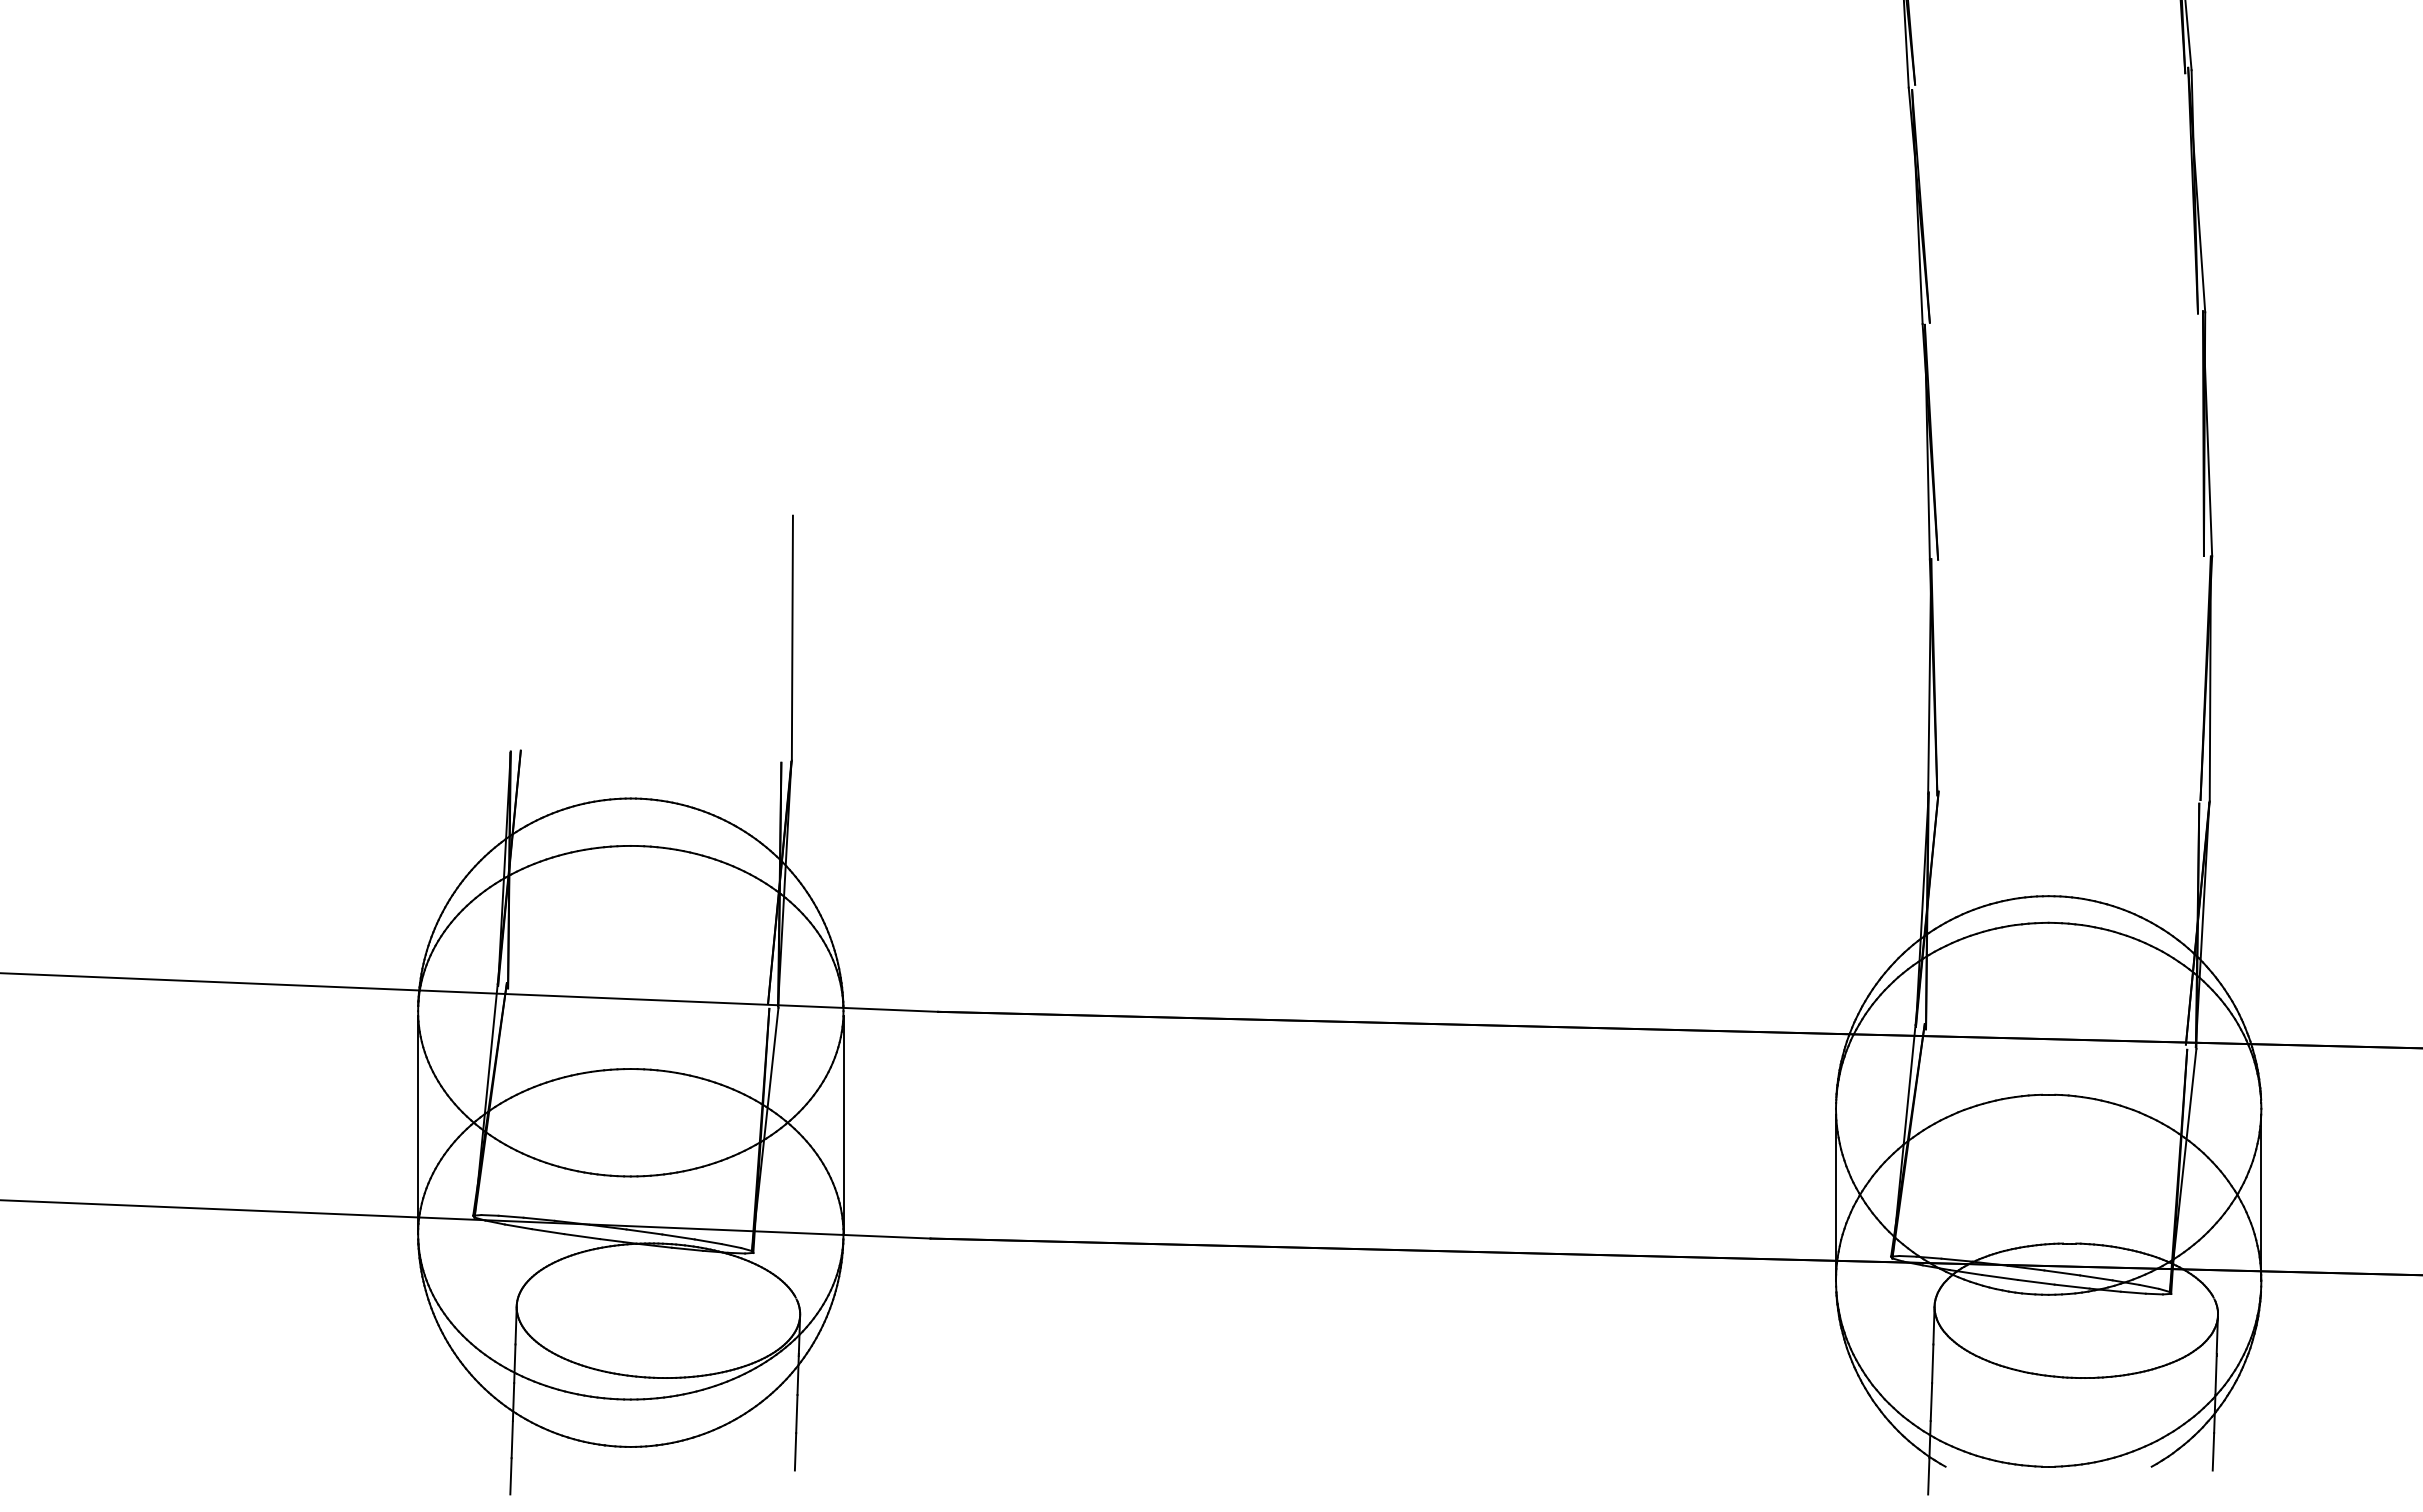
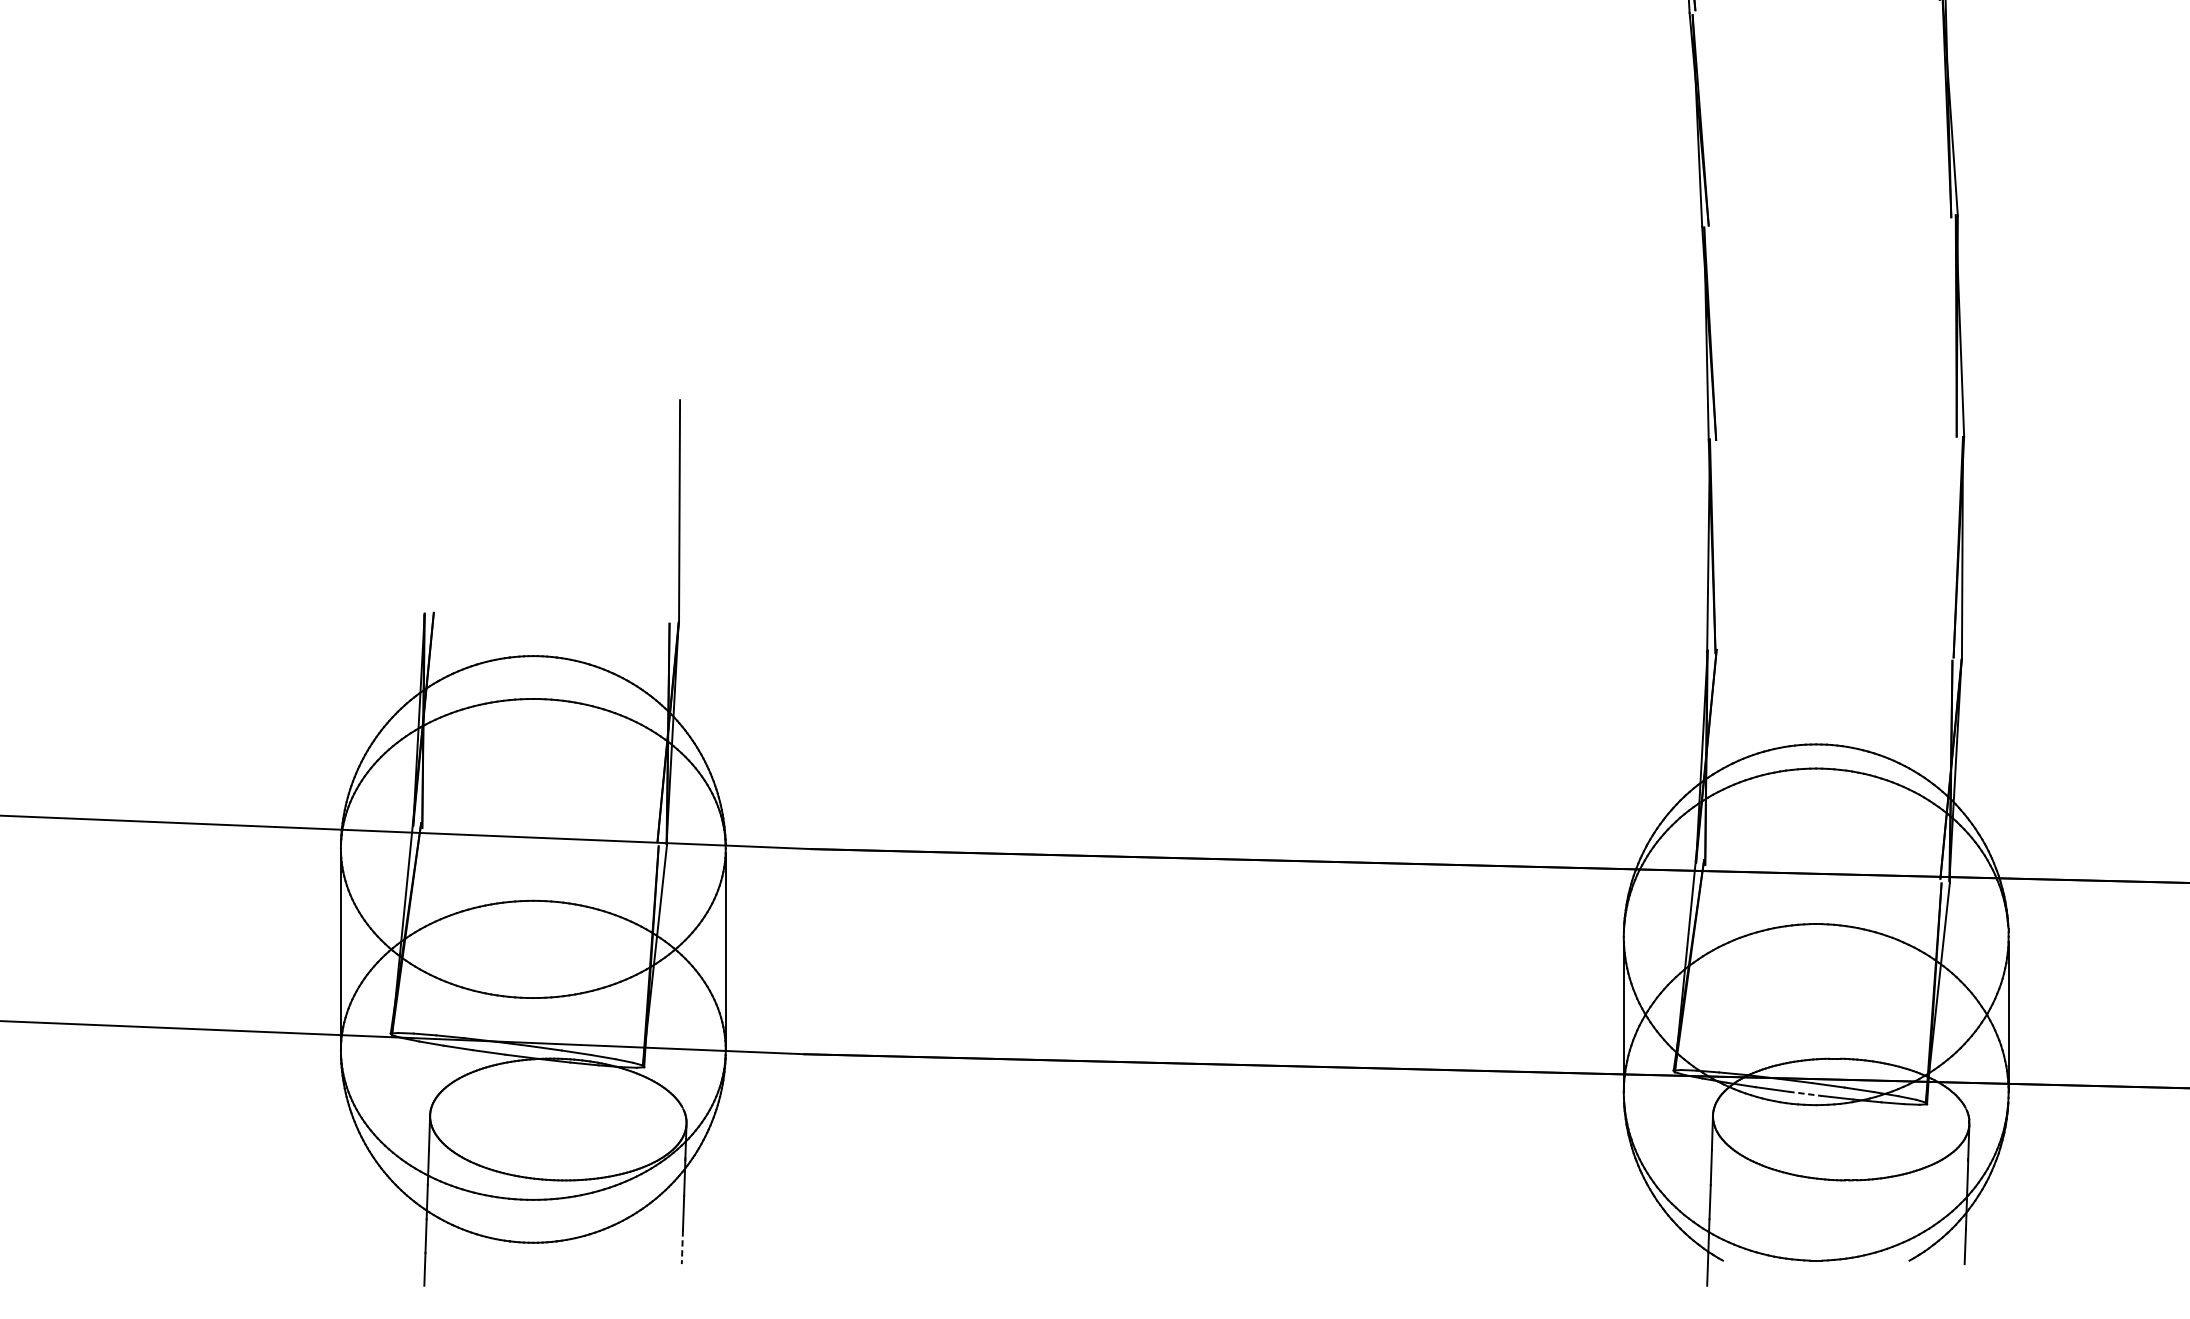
line: (2036, 1282) -> (1805, 1093), solid -> dashed
line: (795, 1451) -> (682, 1246), solid -> dashed

